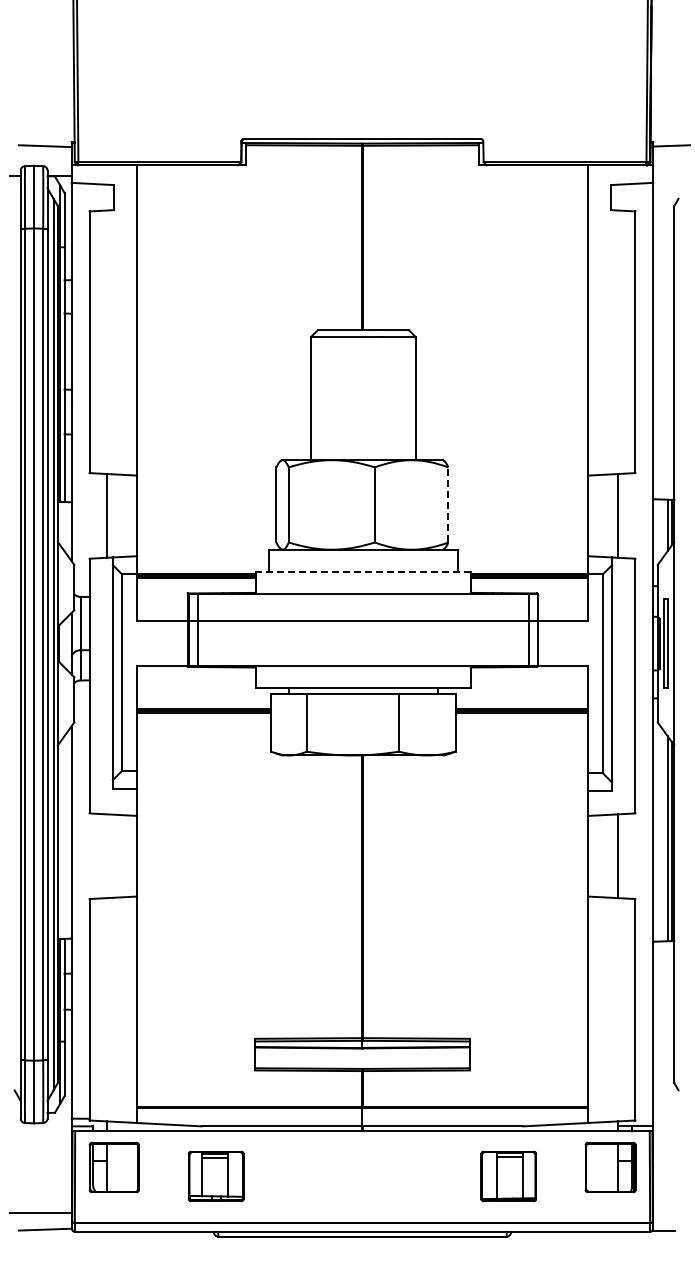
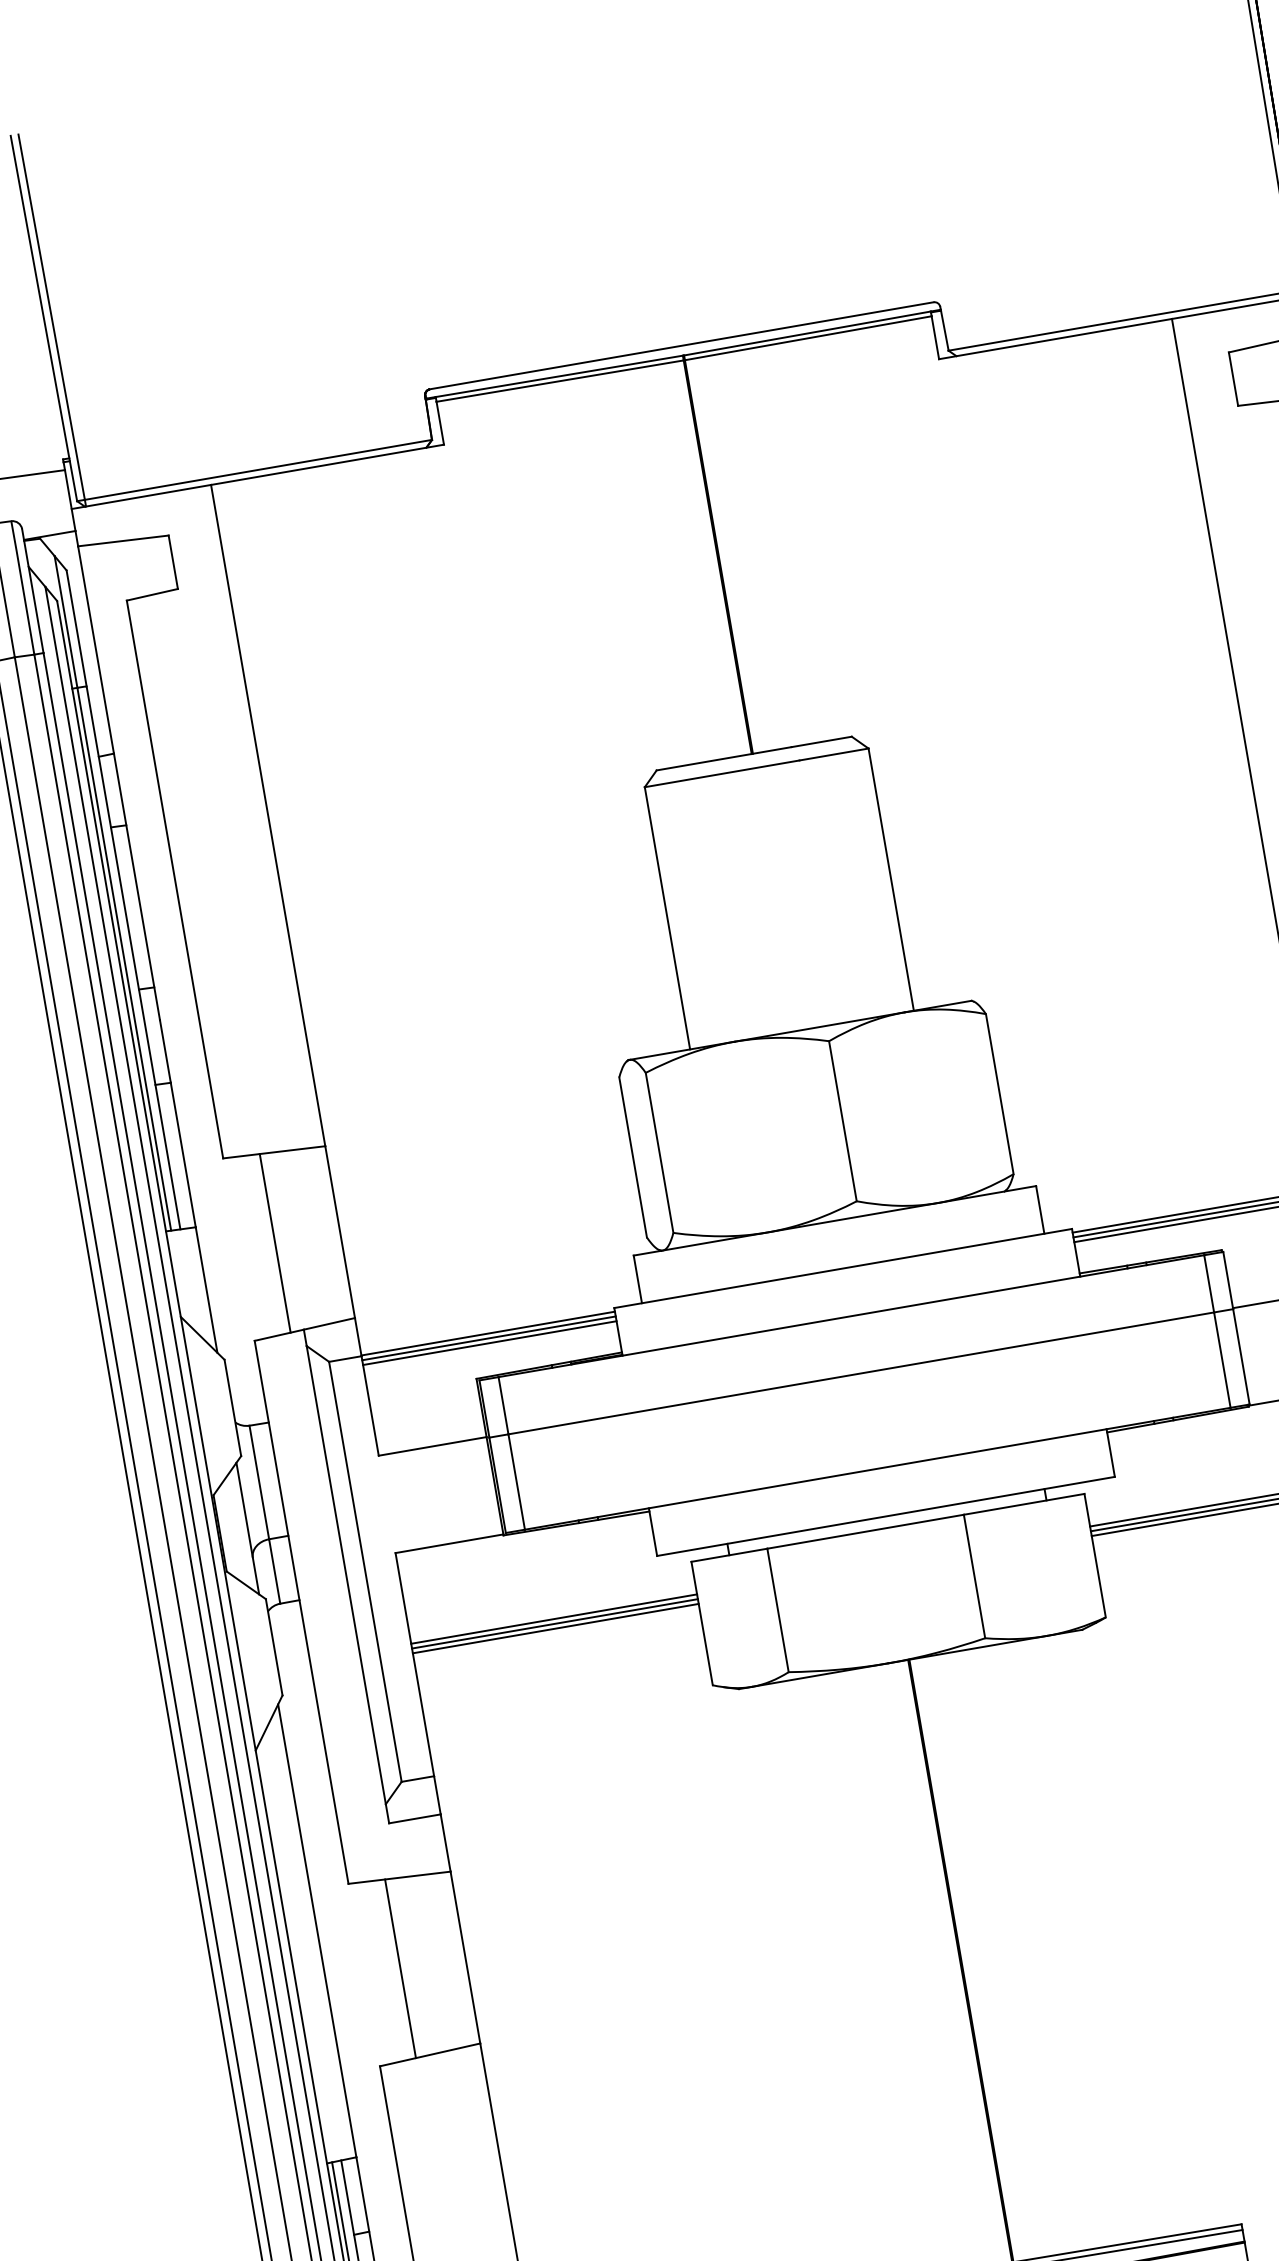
line: (448, 504) -> (999, 1093), dashed -> solid
line: (362, 572) -> (841, 1269), dashed -> solid
line: (106, 856) -> (400, 1969), added

